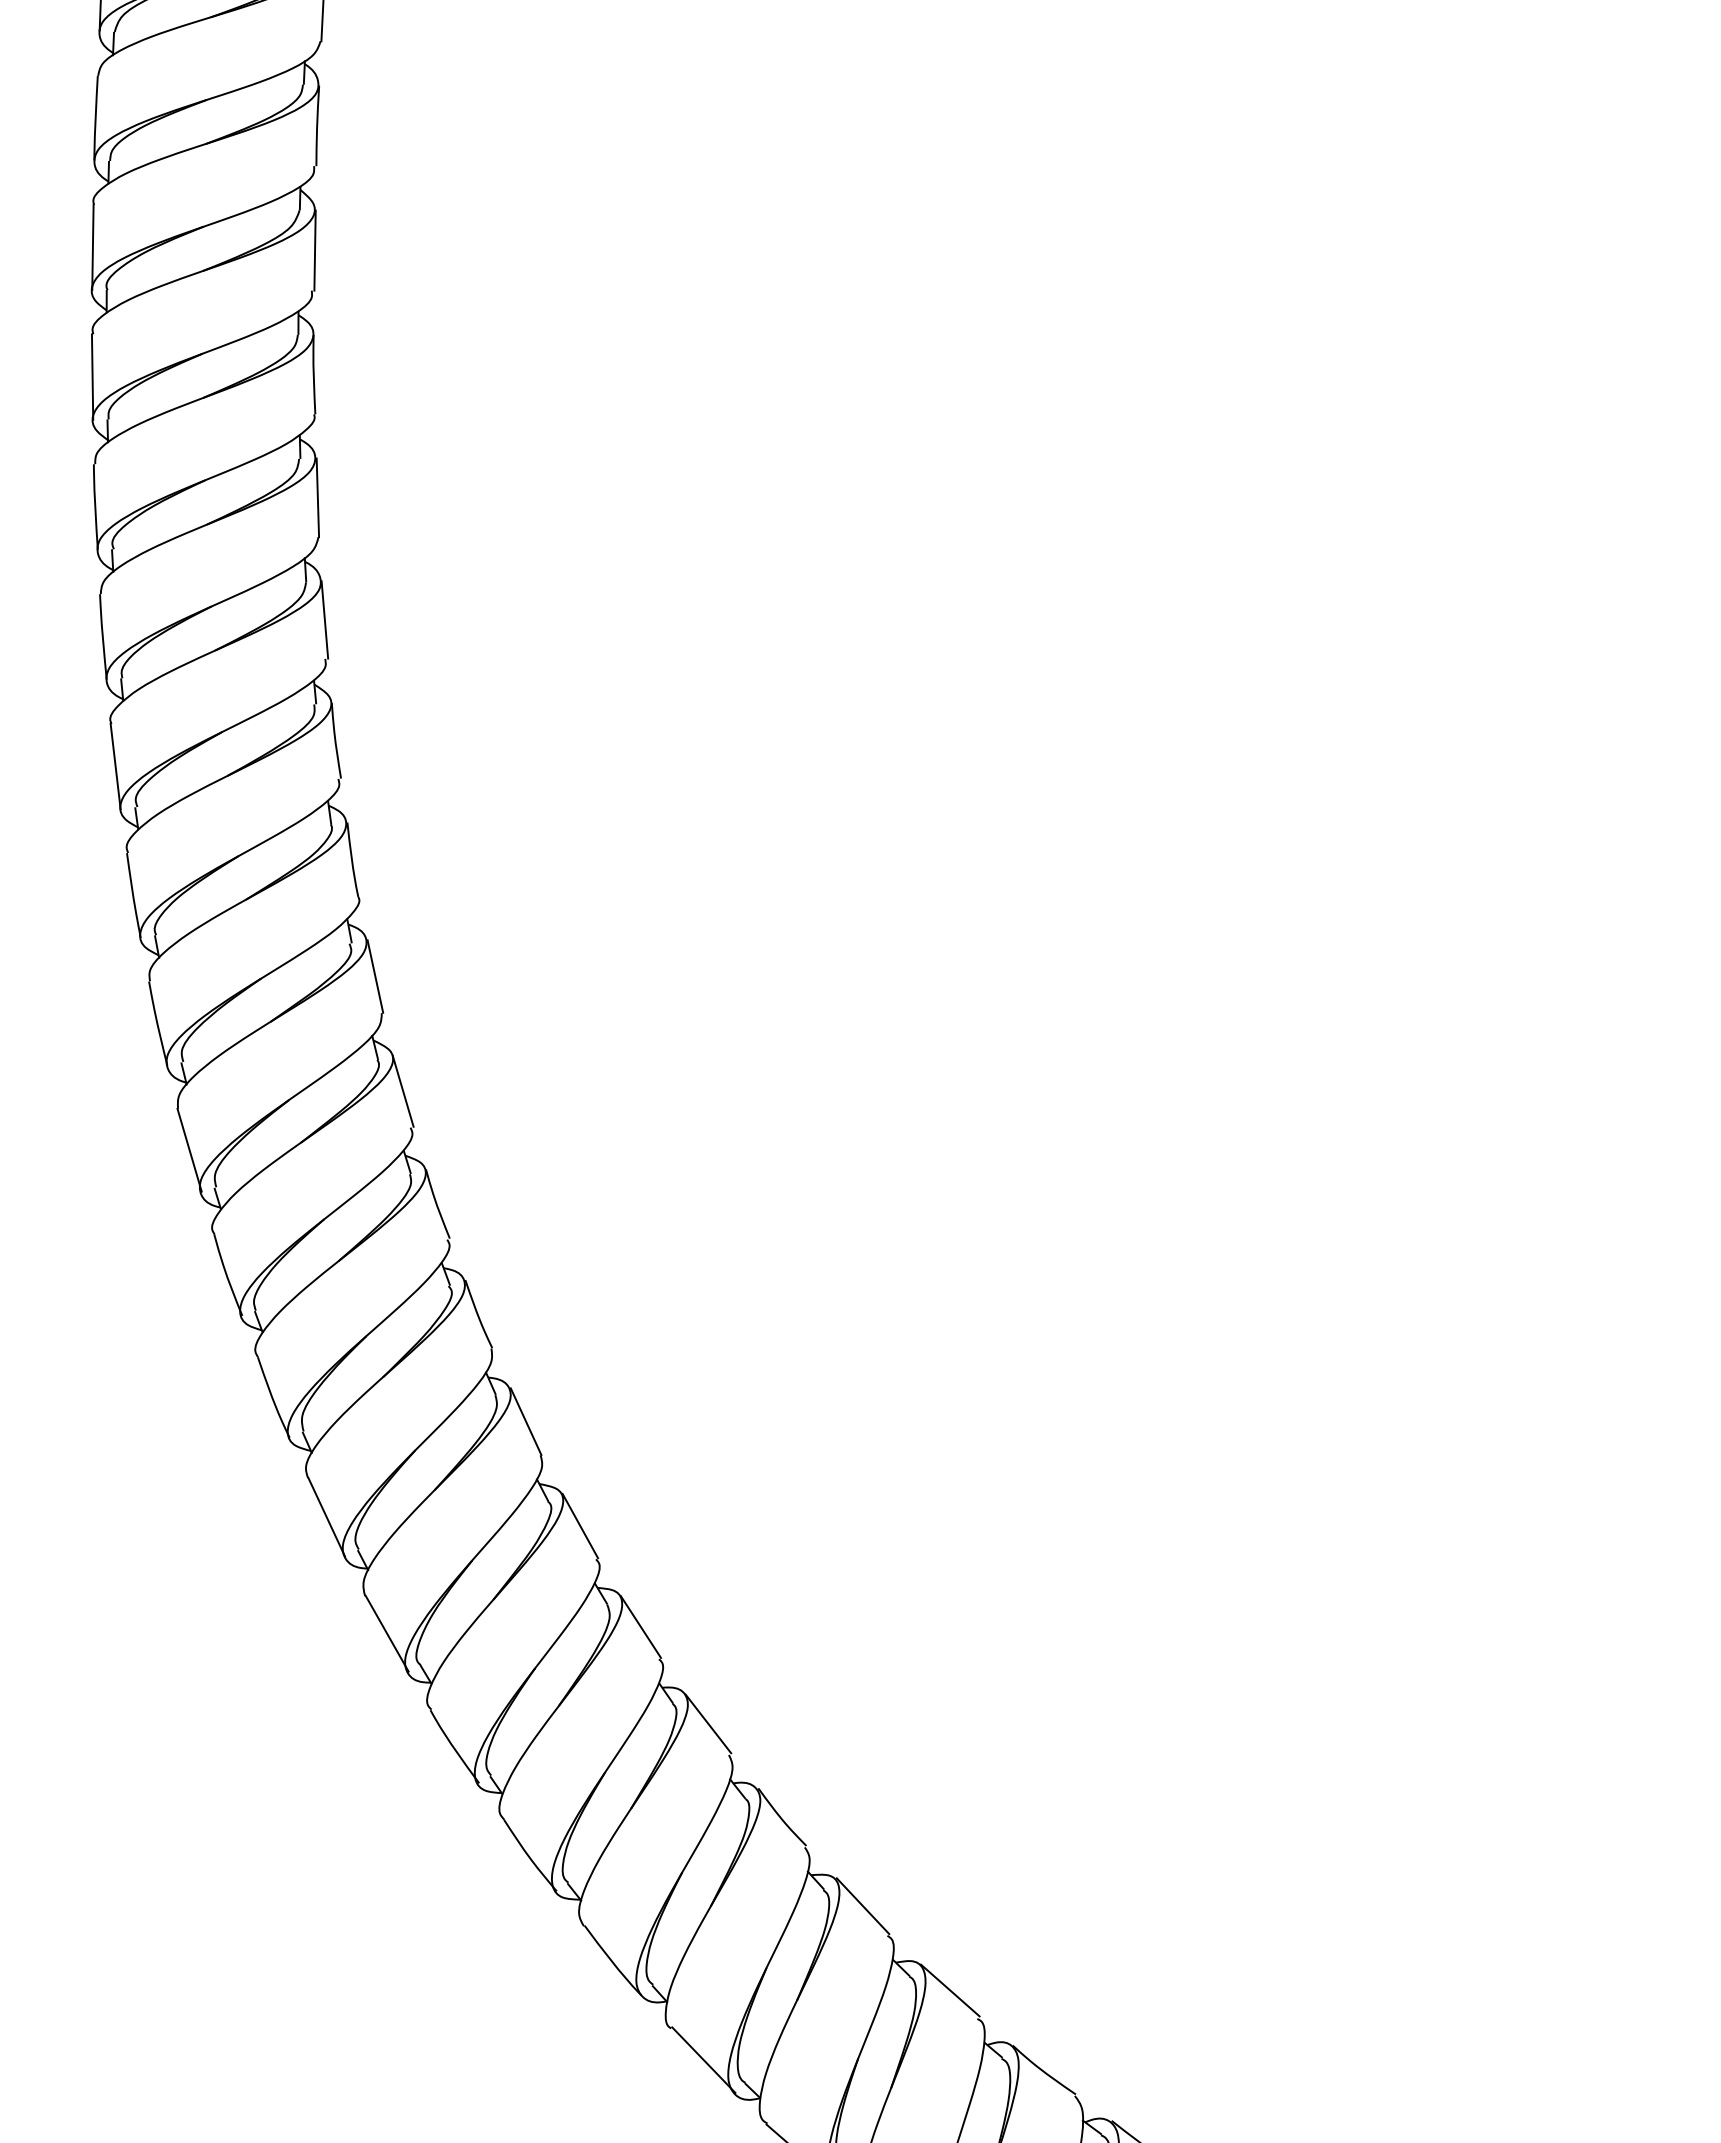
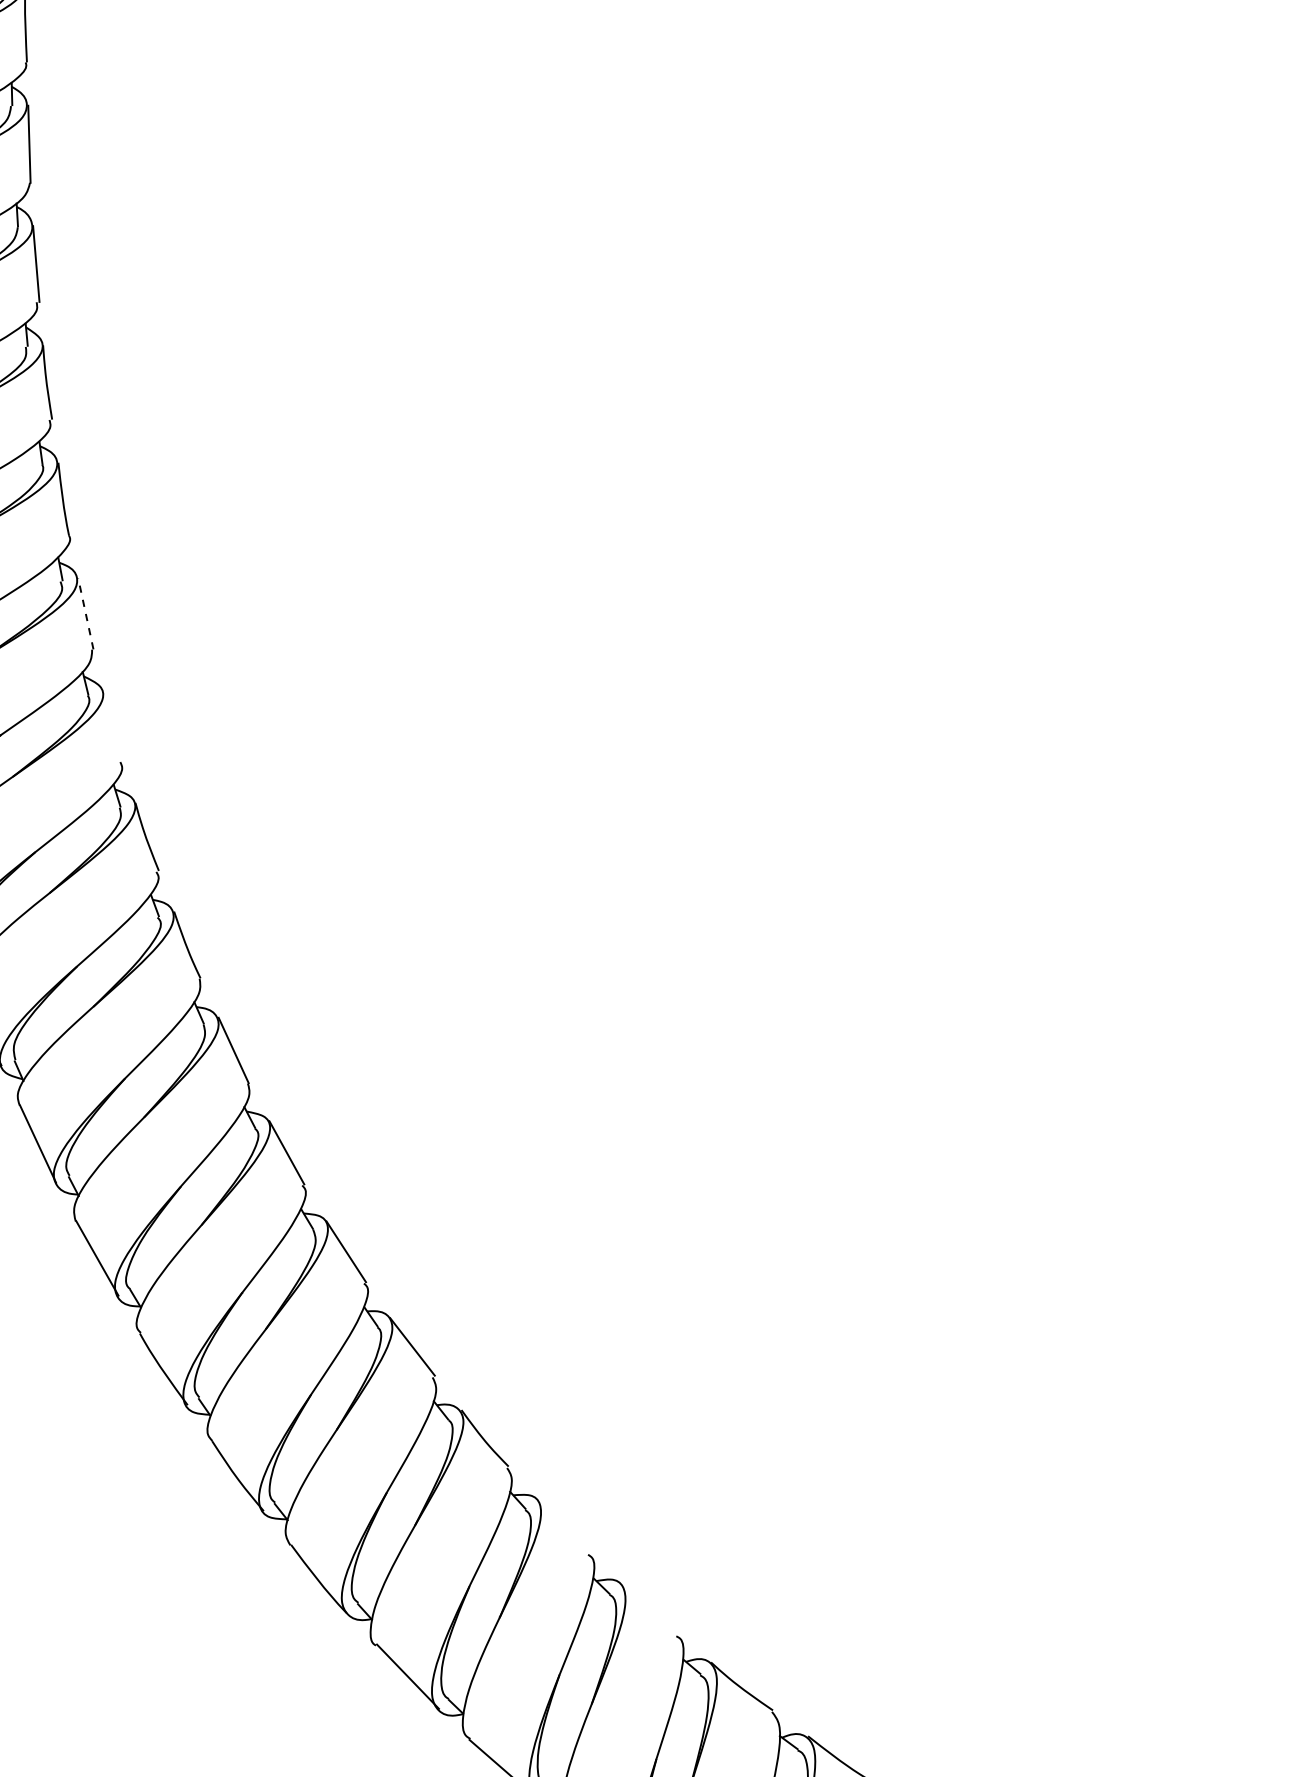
line: (375, 976) -> (85, 613), solid -> dashed
line: (402, 1091) -> (112, 726), removed
line: (862, 1906) -> (563, 1526), removed
line: (950, 1990) -> (649, 1608), removed

